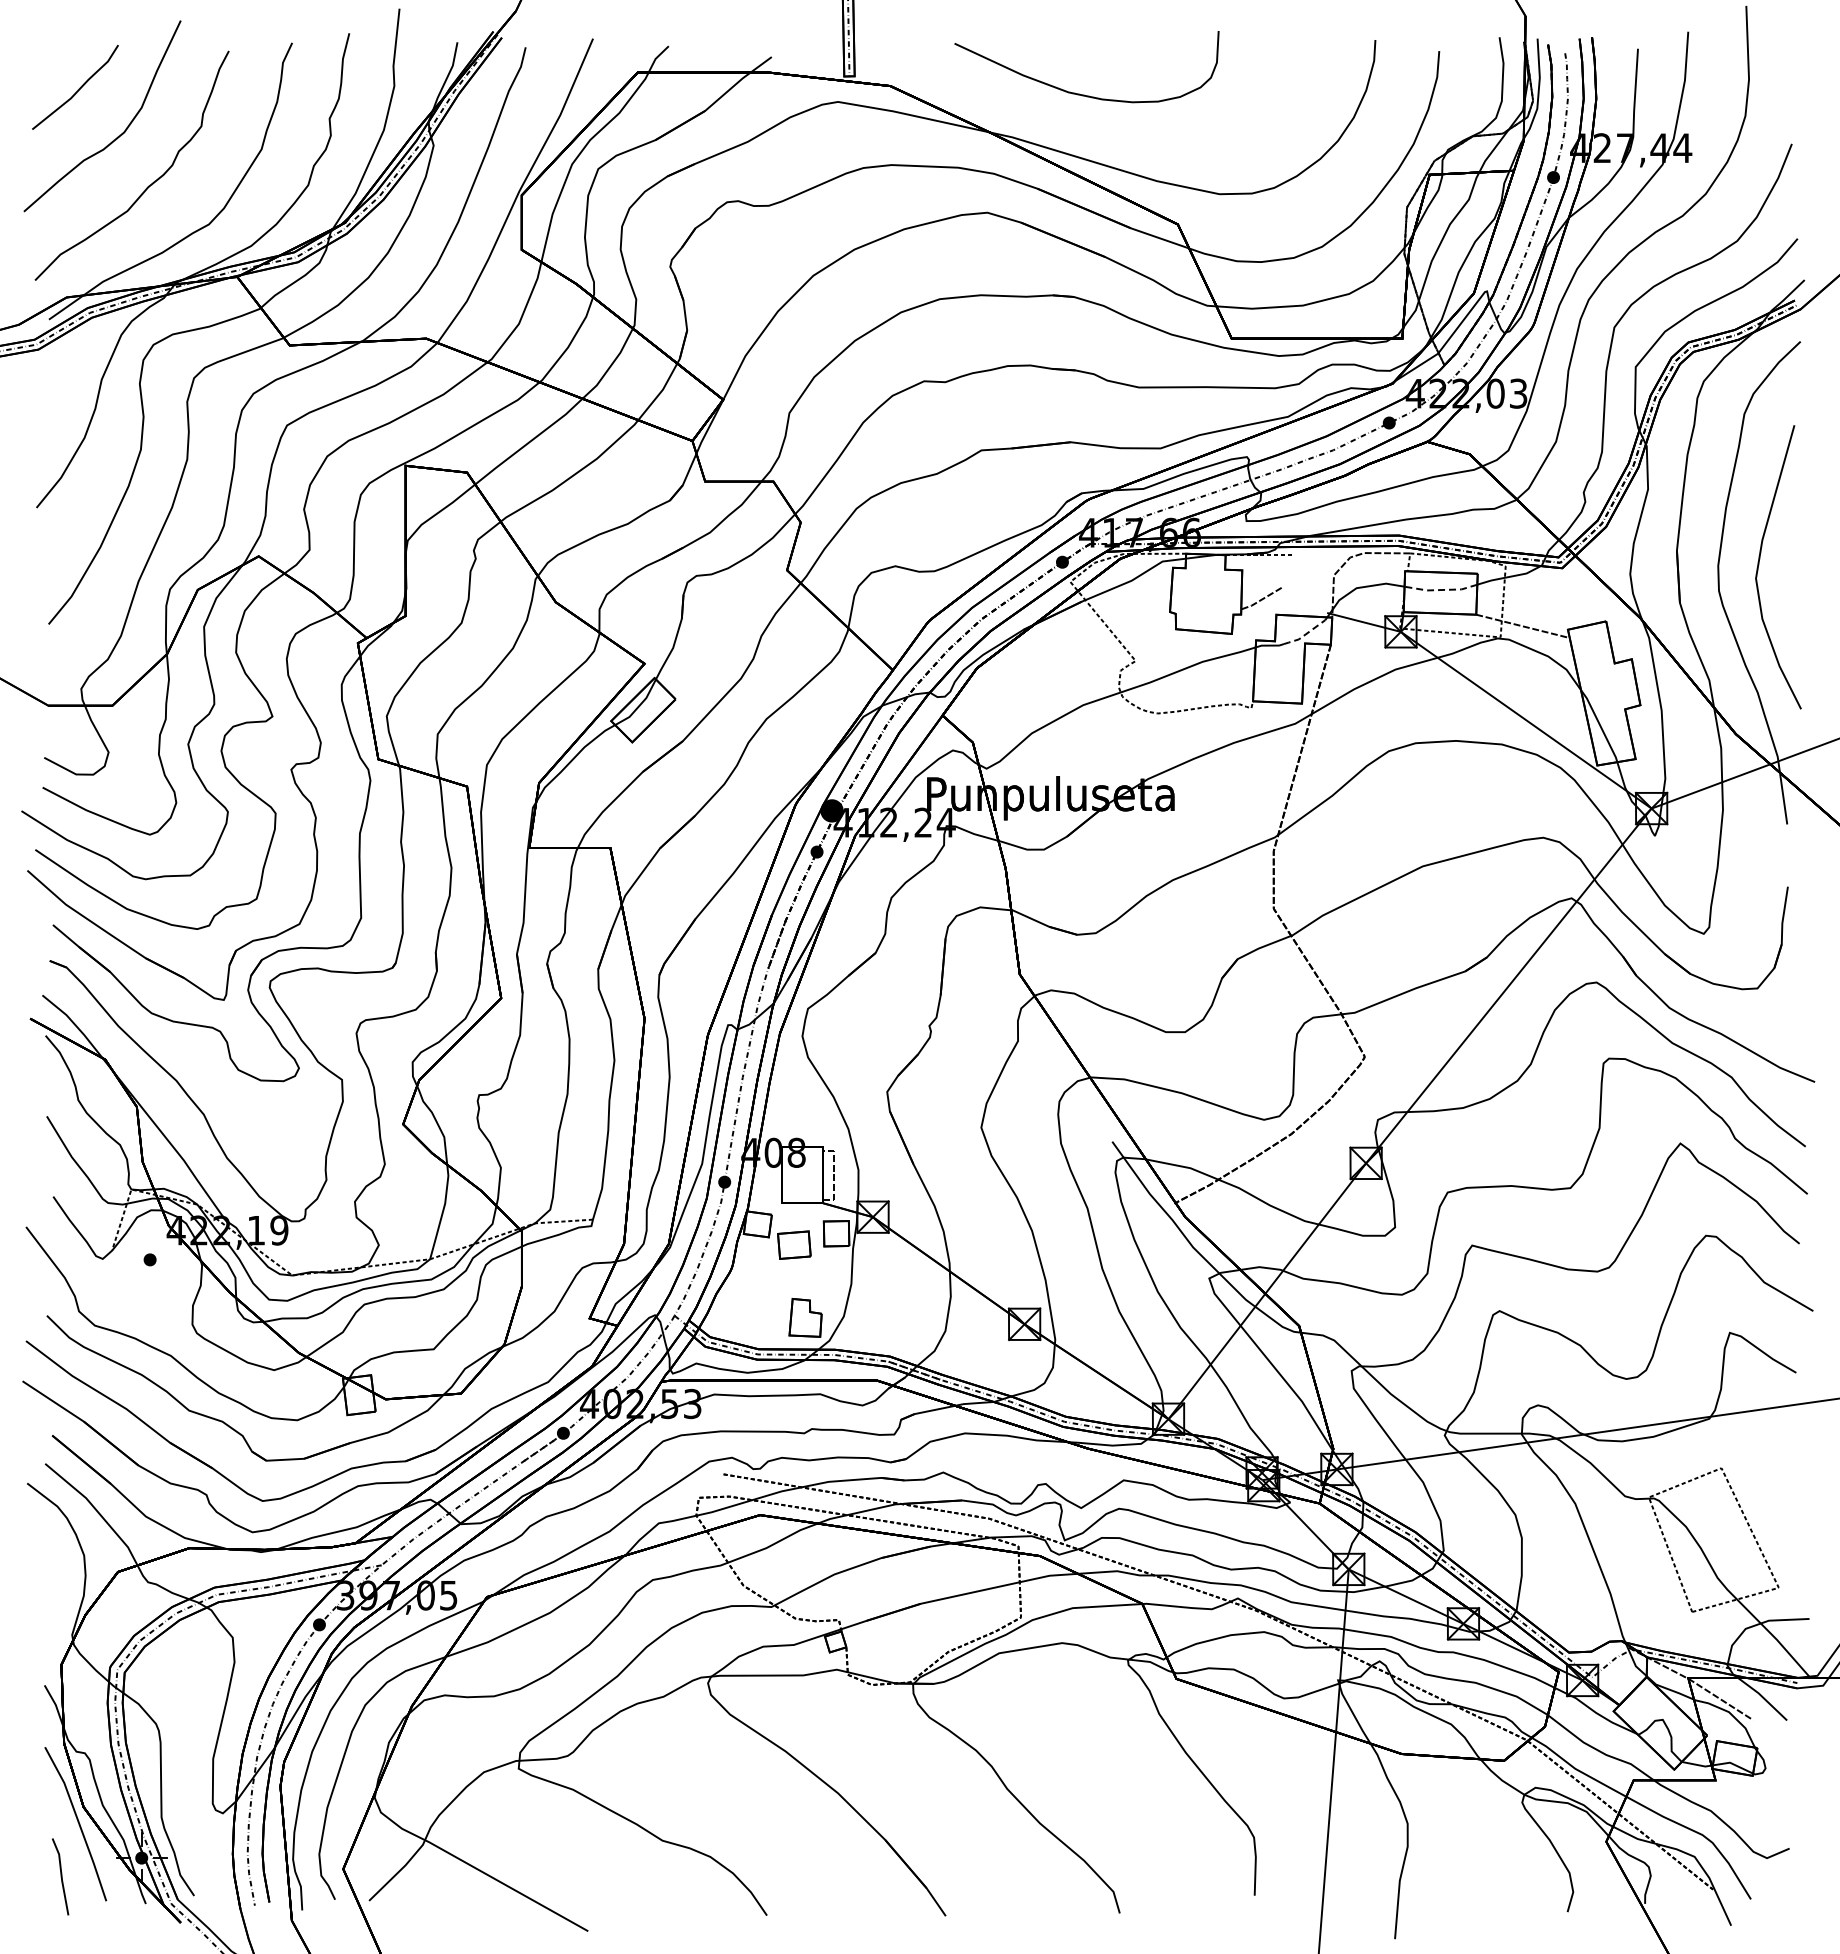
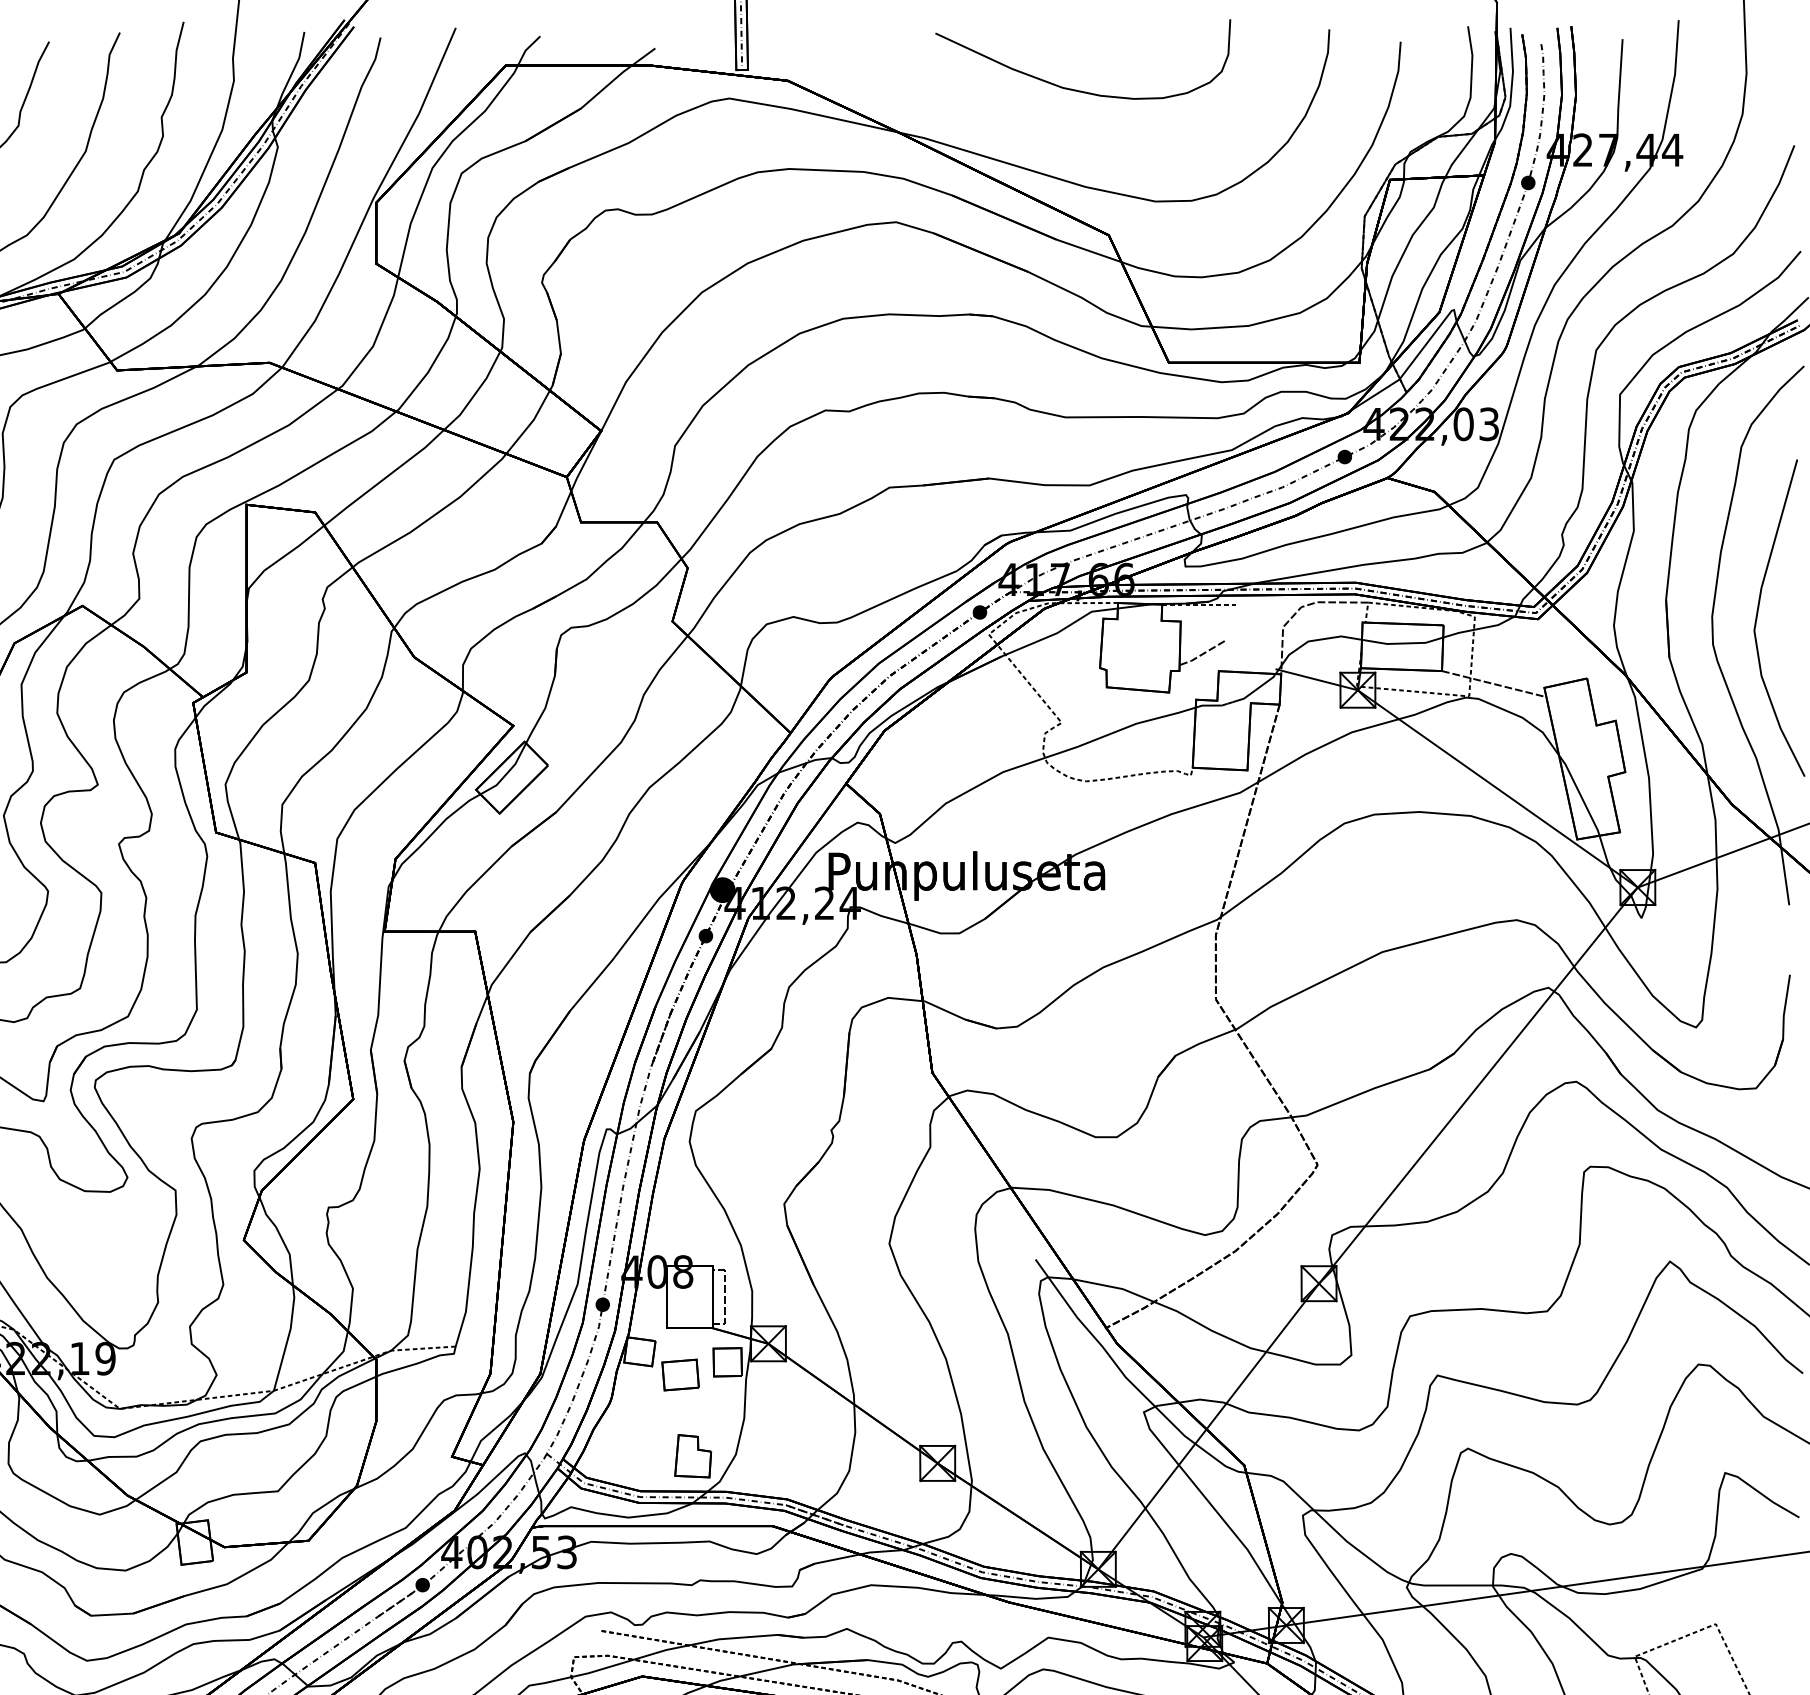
curve: (1079, 93) -> (1074, 89), moved
line: (1440, 590) -> (1402, 644), dashed -> solid
line: (1308, 632) -> (1254, 690), dashed -> solid

